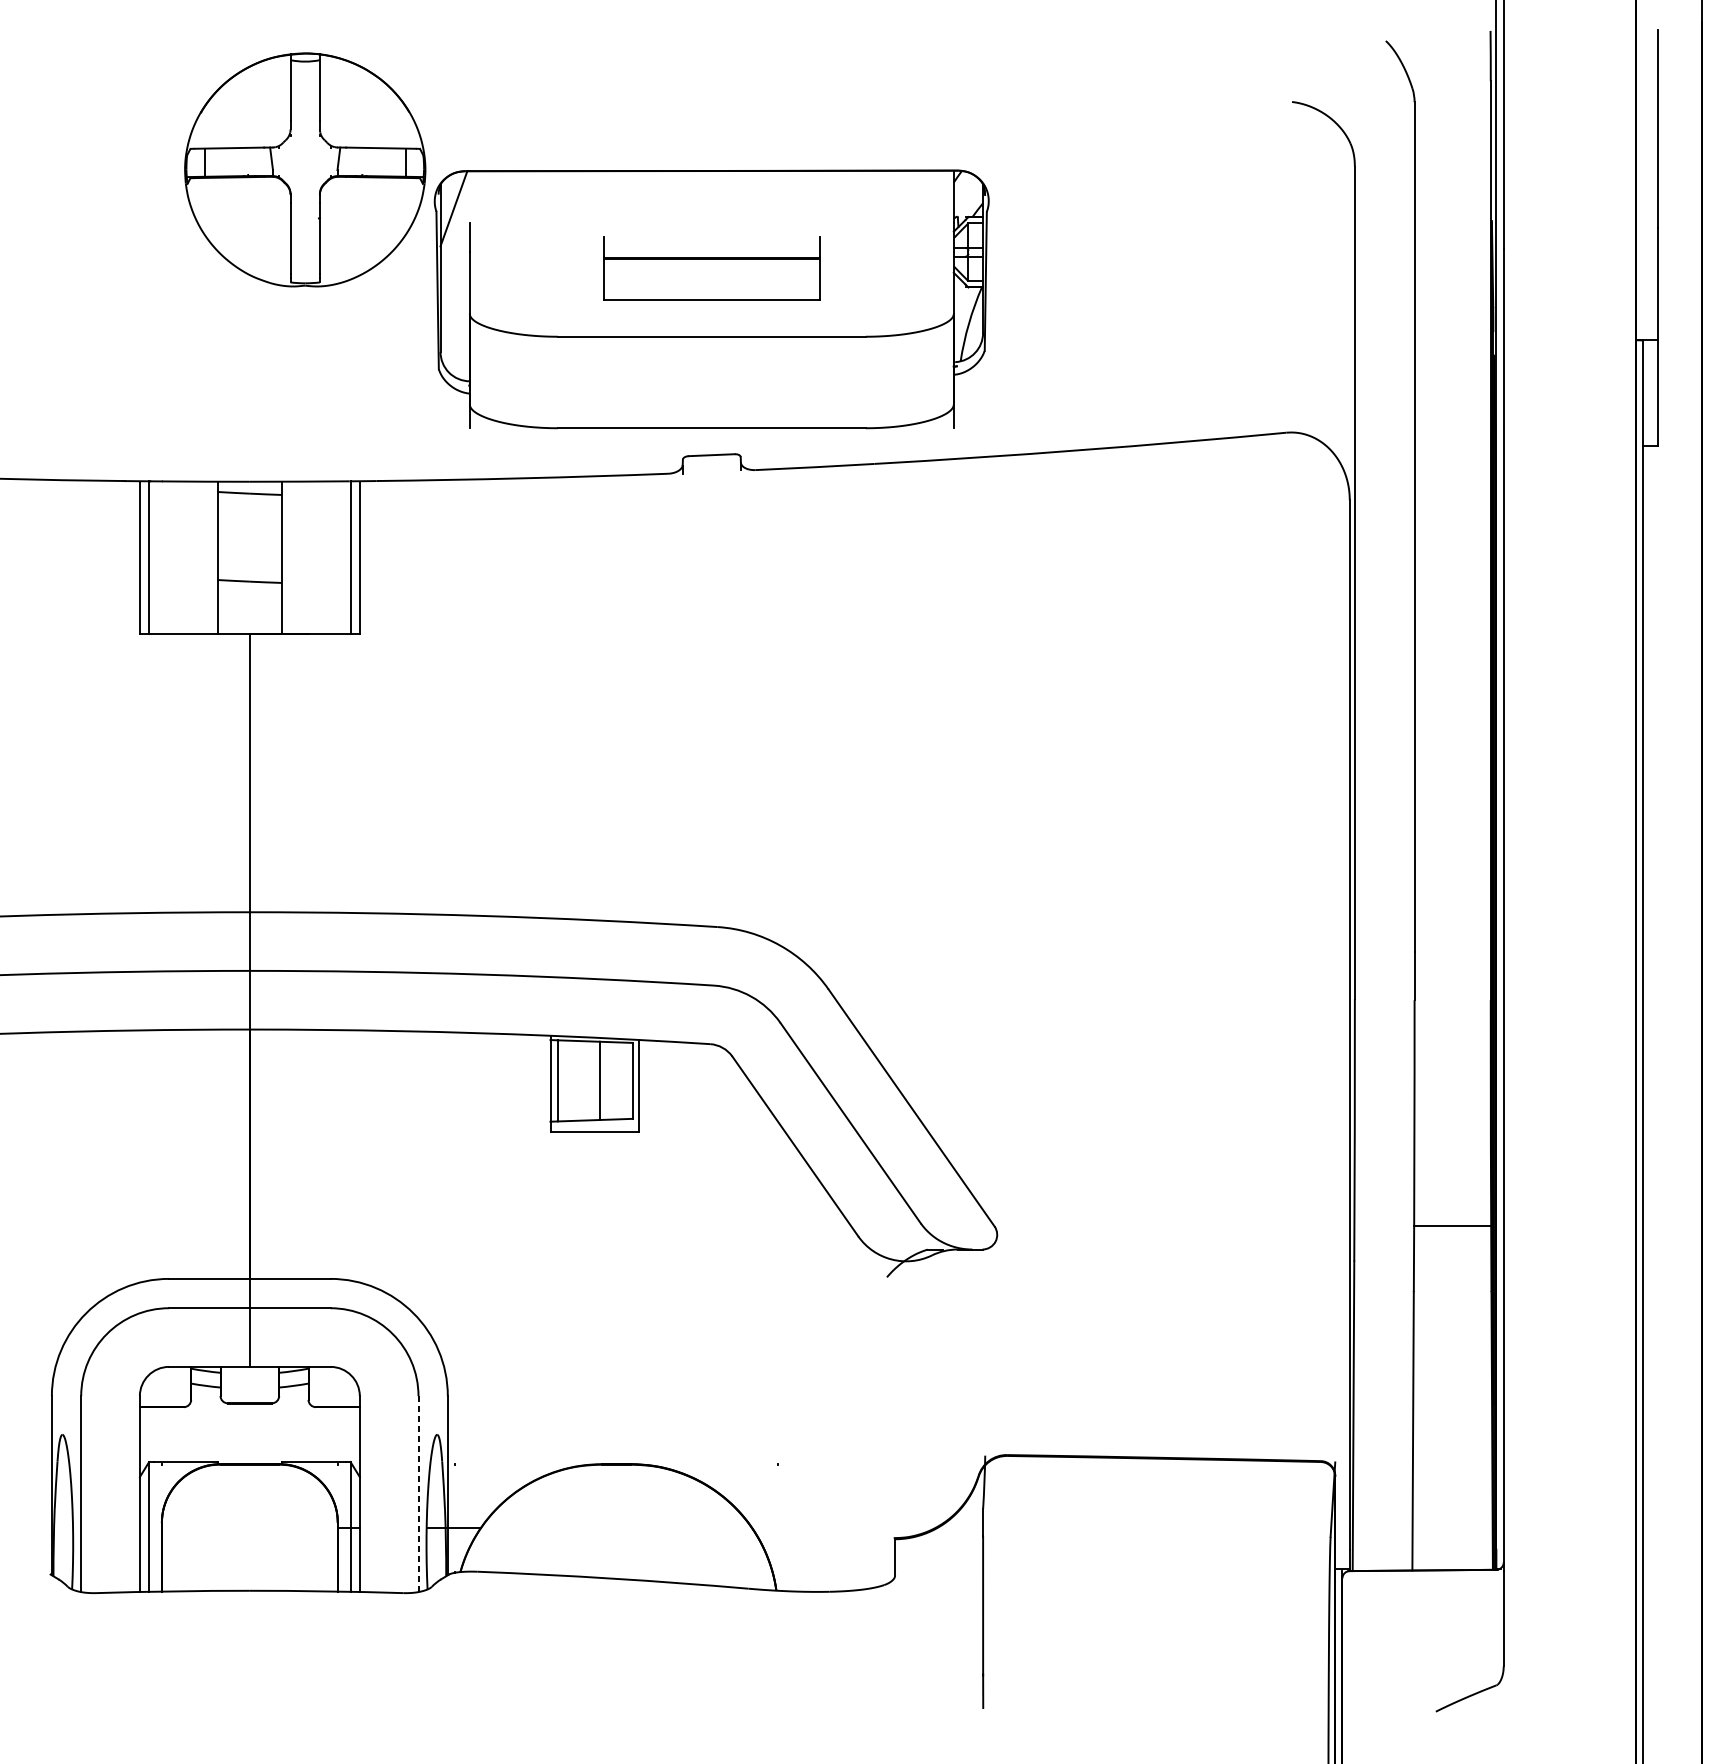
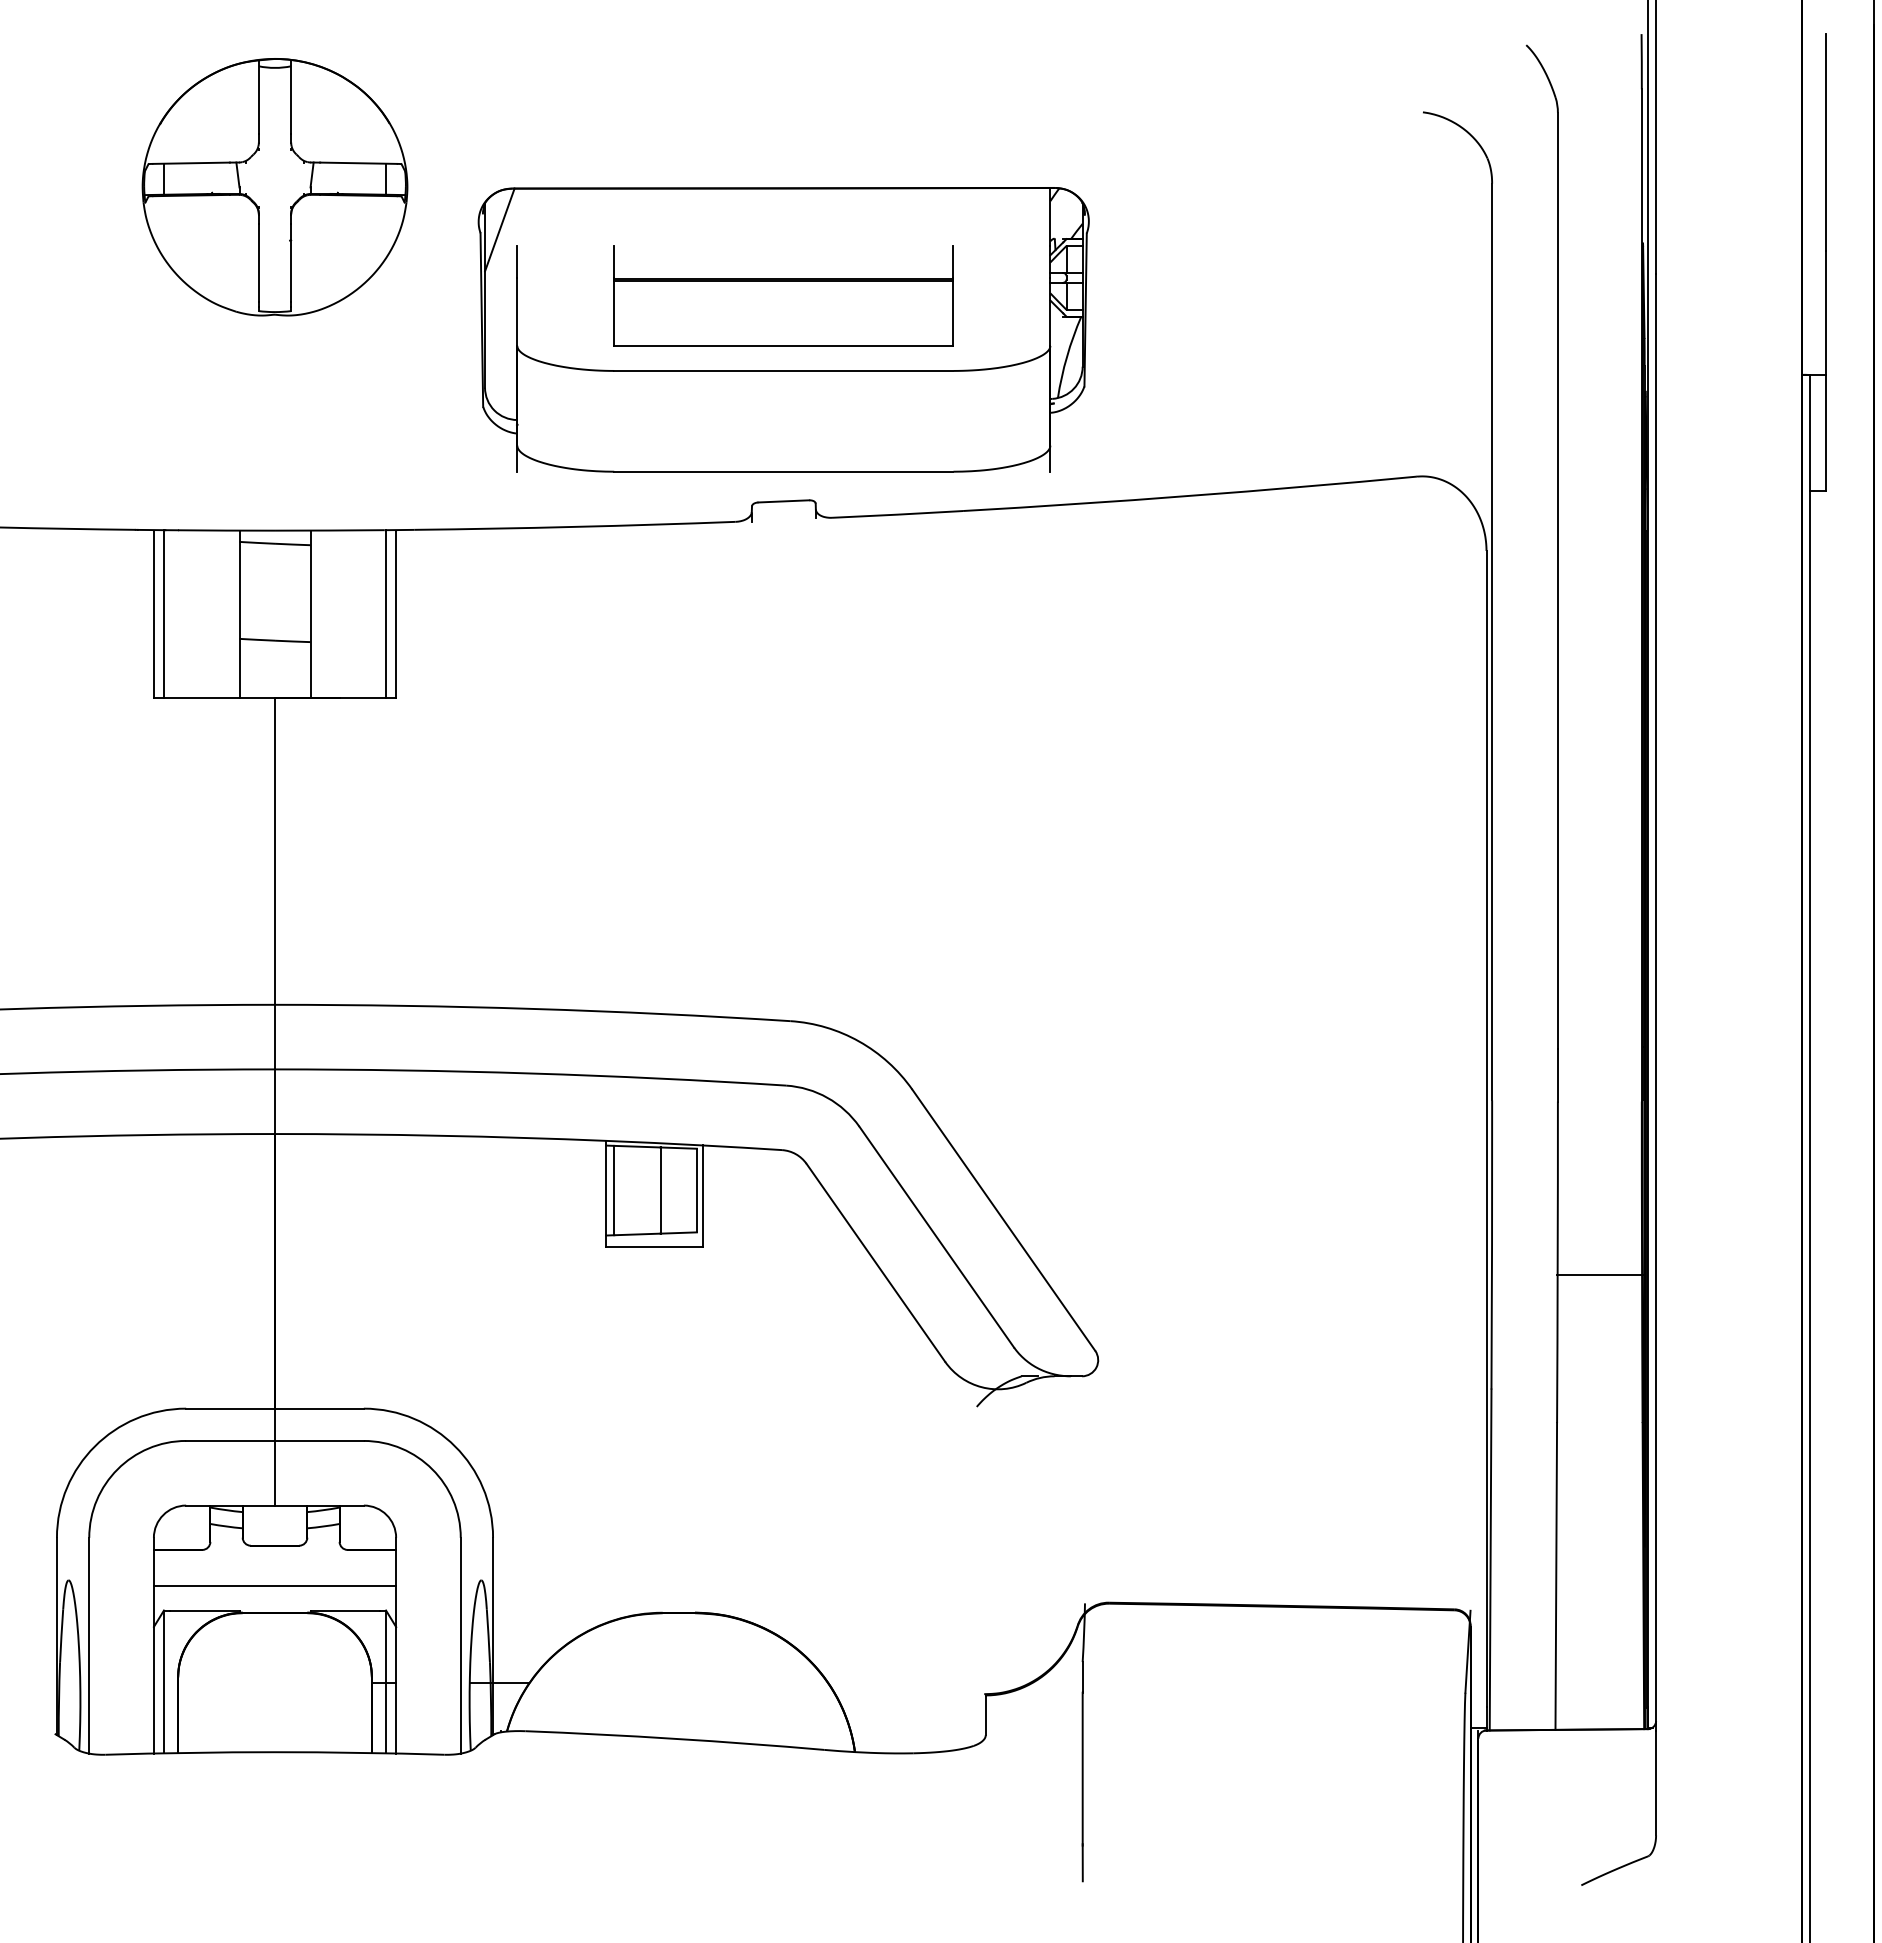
part: (304, 170) -> (274, 187), moved
part: (711, 268) -> (783, 295), size x1.43
line: (1452, 1226) -> (1599, 1274), moved
line: (249, 1440) -> (274, 1586), added
line: (418, 1493) -> (460, 1645), dashed -> solid

